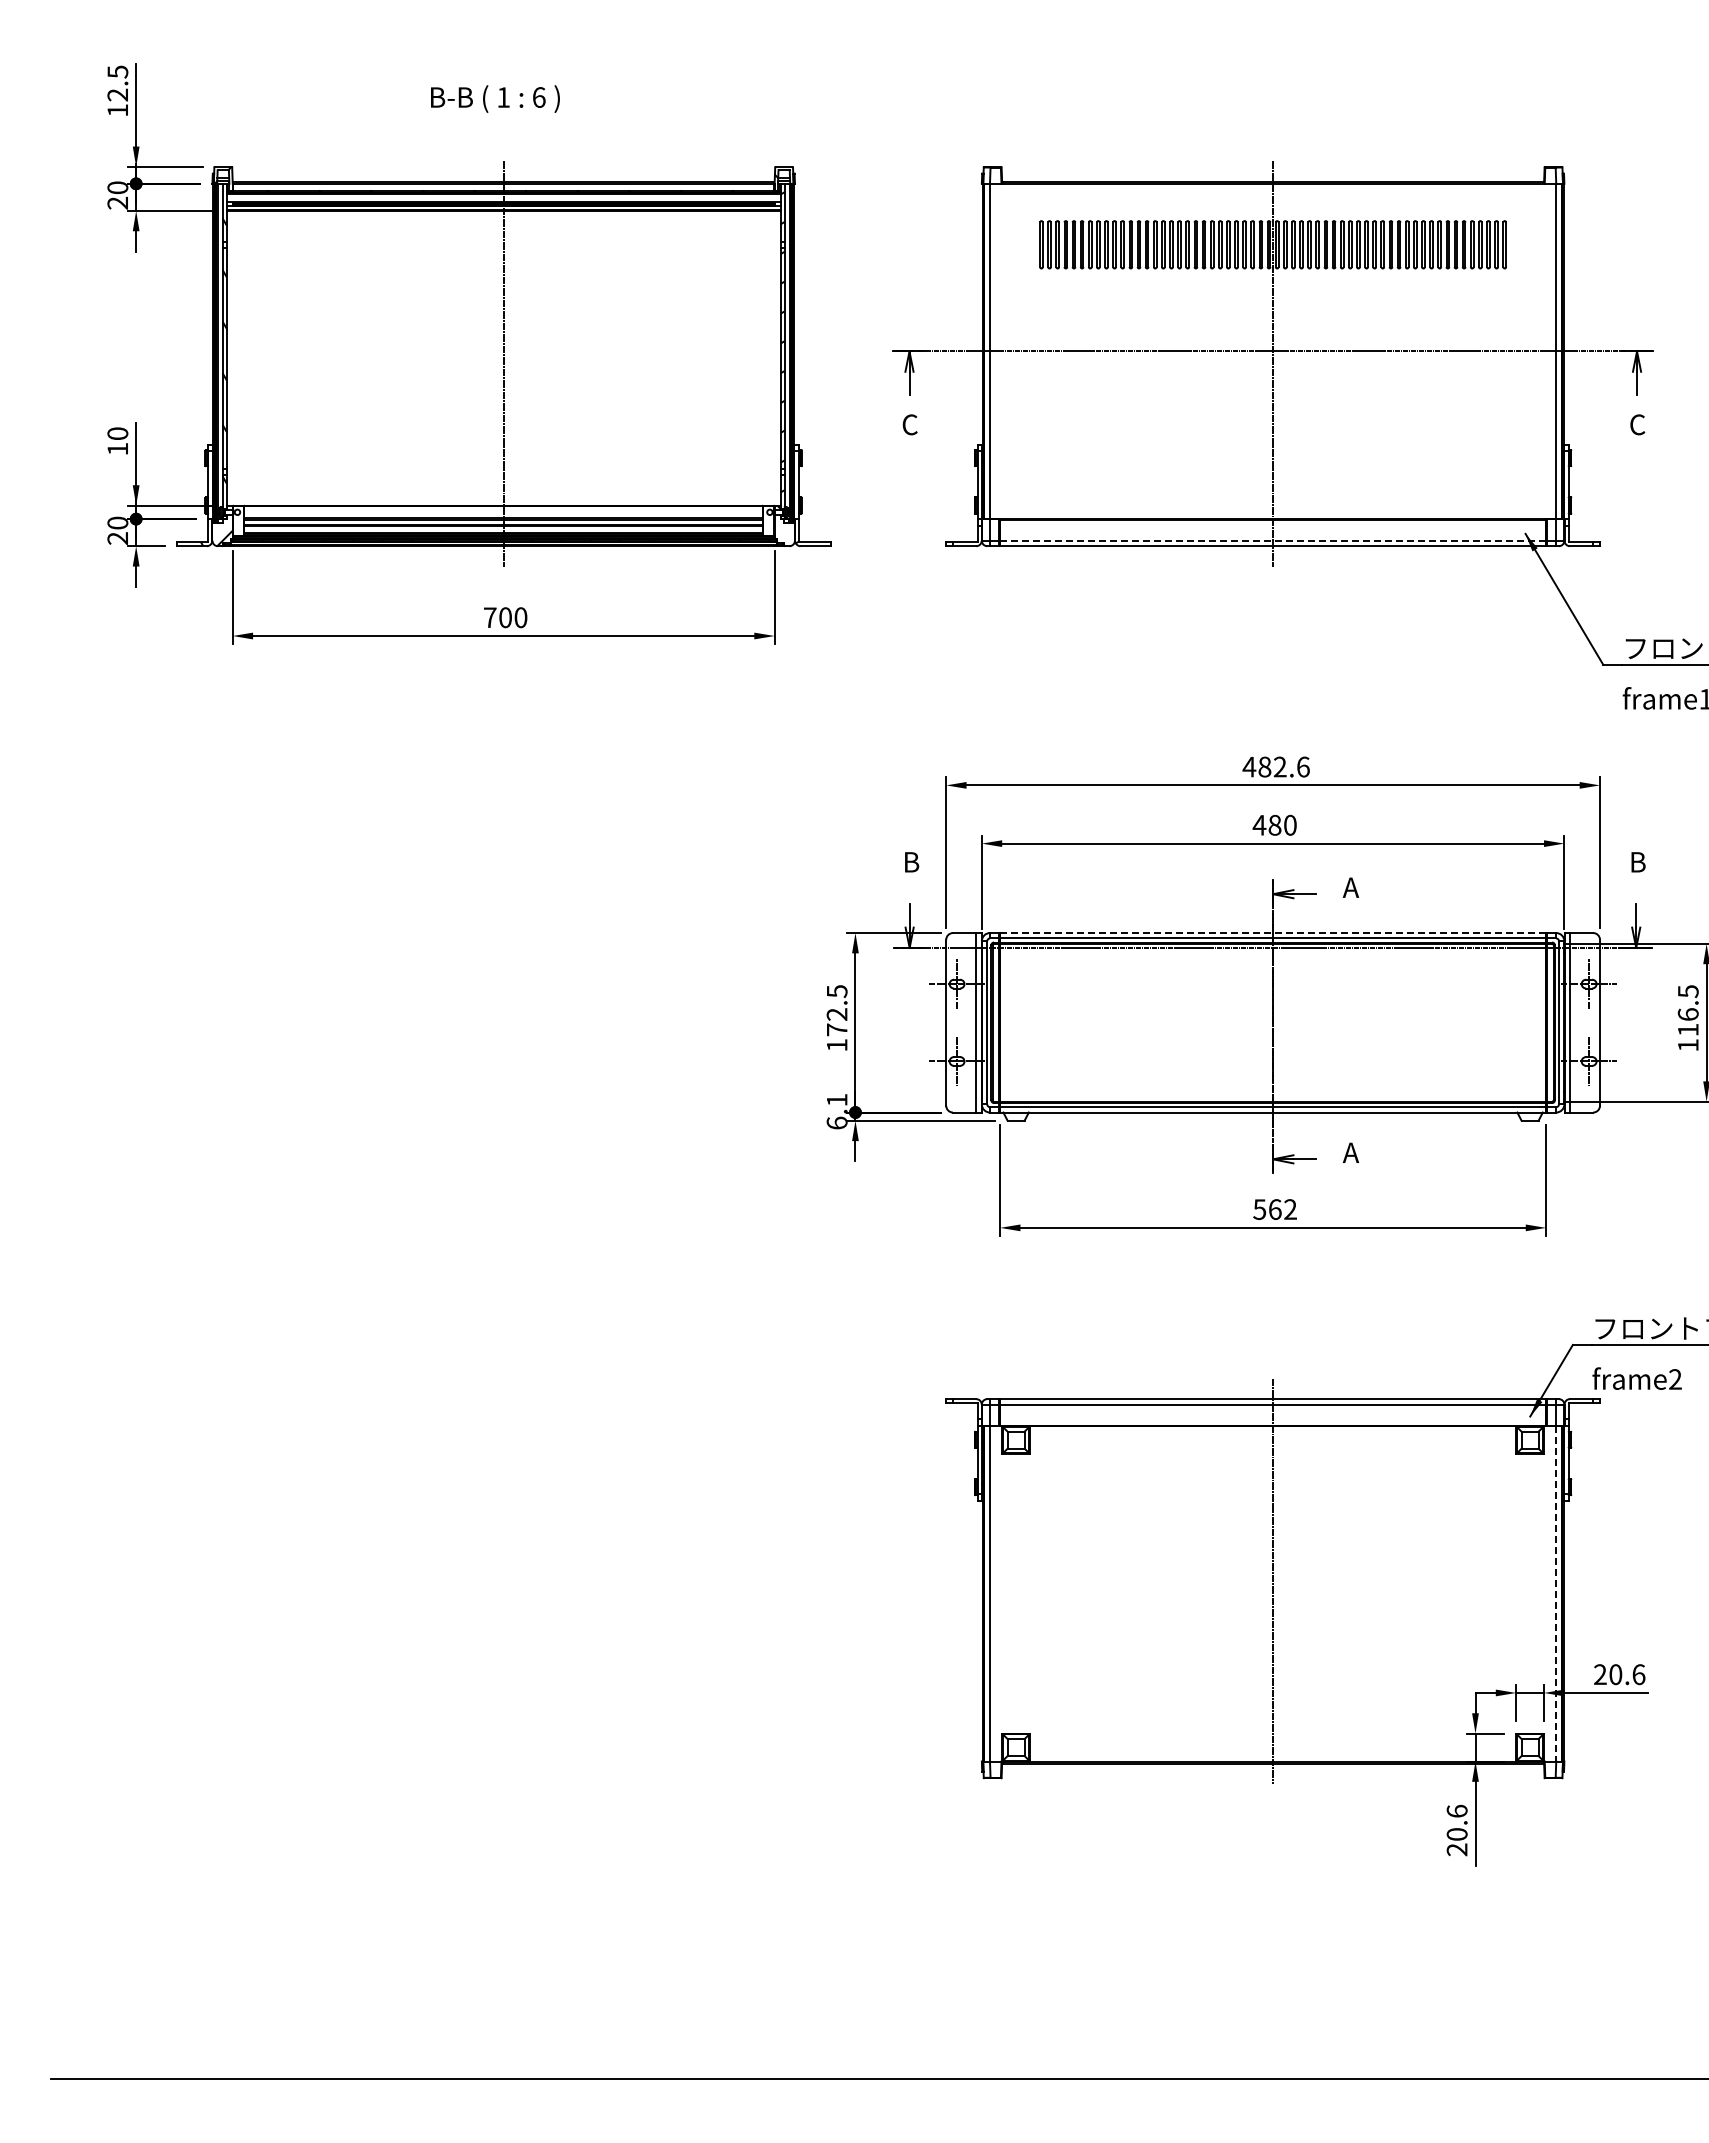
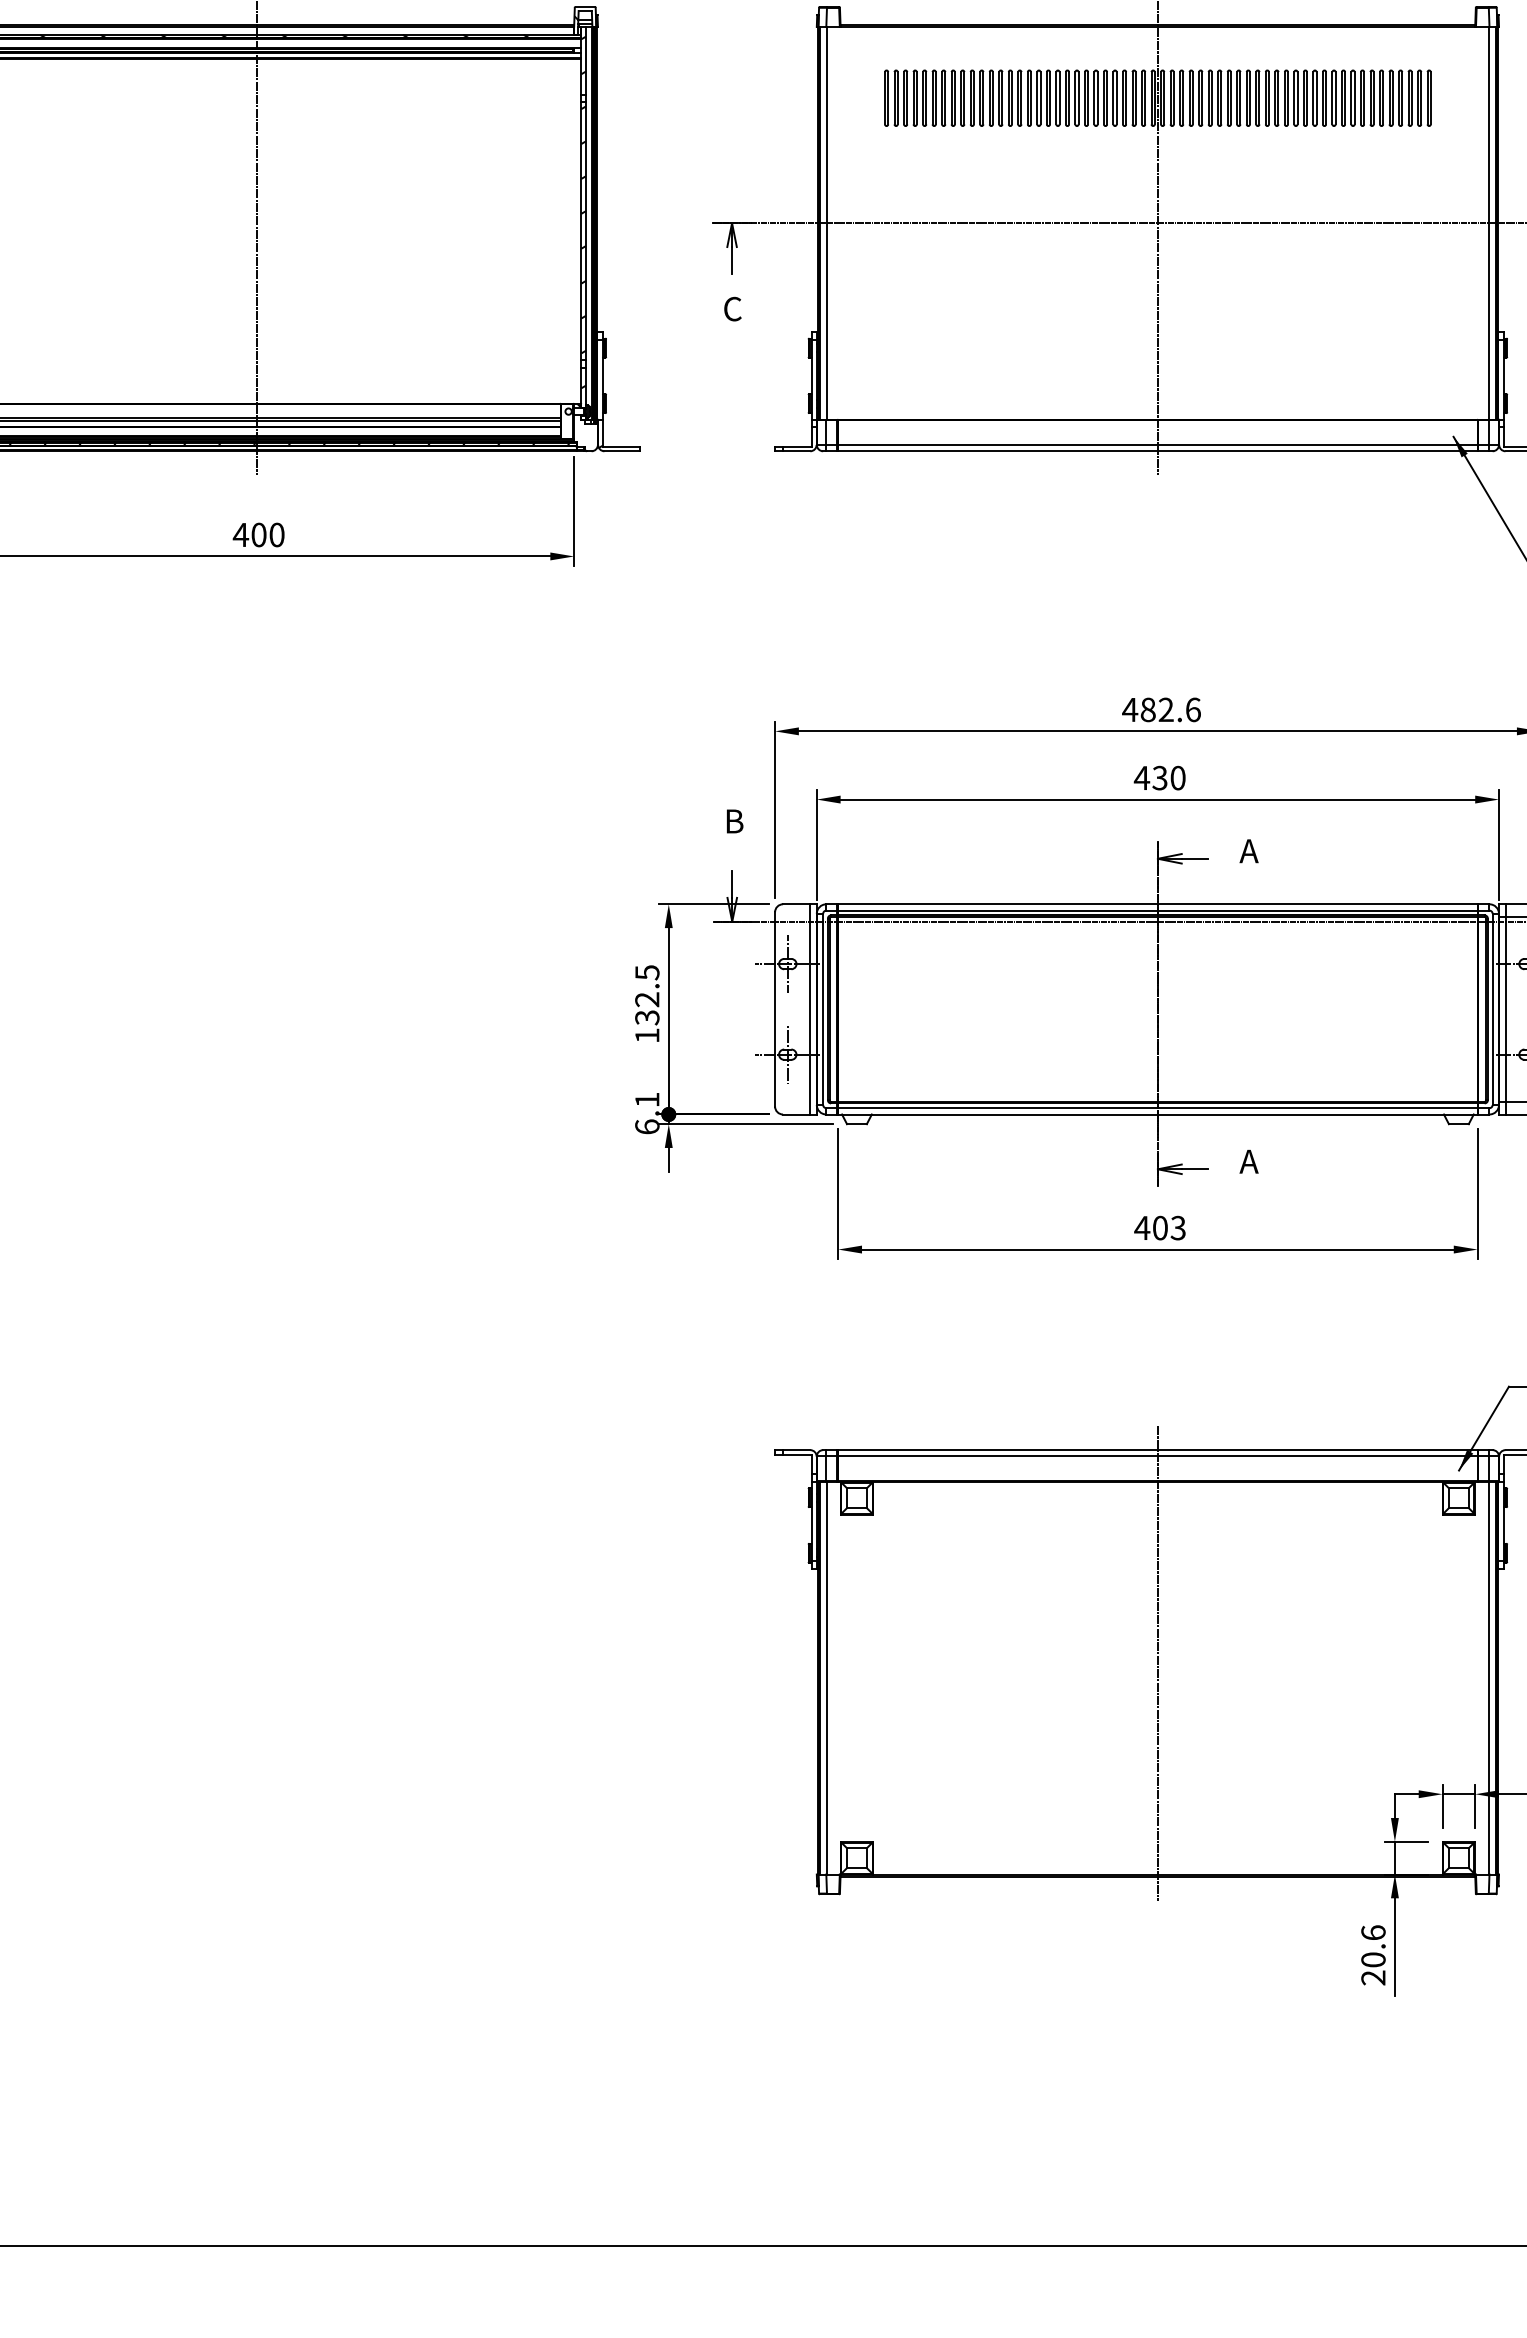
line: (1273, 540) -> (1158, 444), dashed -> solid
text: (490, 617) -> (241, 534), 700 -> 400
text: (1274, 825) -> (1159, 778), 480 -> 430
line: (1273, 933) -> (1158, 904), dashed -> solid
text: (836, 1029) -> (646, 1017), 172.5 -> 132.5
text: (1274, 1209) -> (1159, 1228), 562 -> 403
line: (1555, 1593) -> (1488, 1677), dashed -> solid

